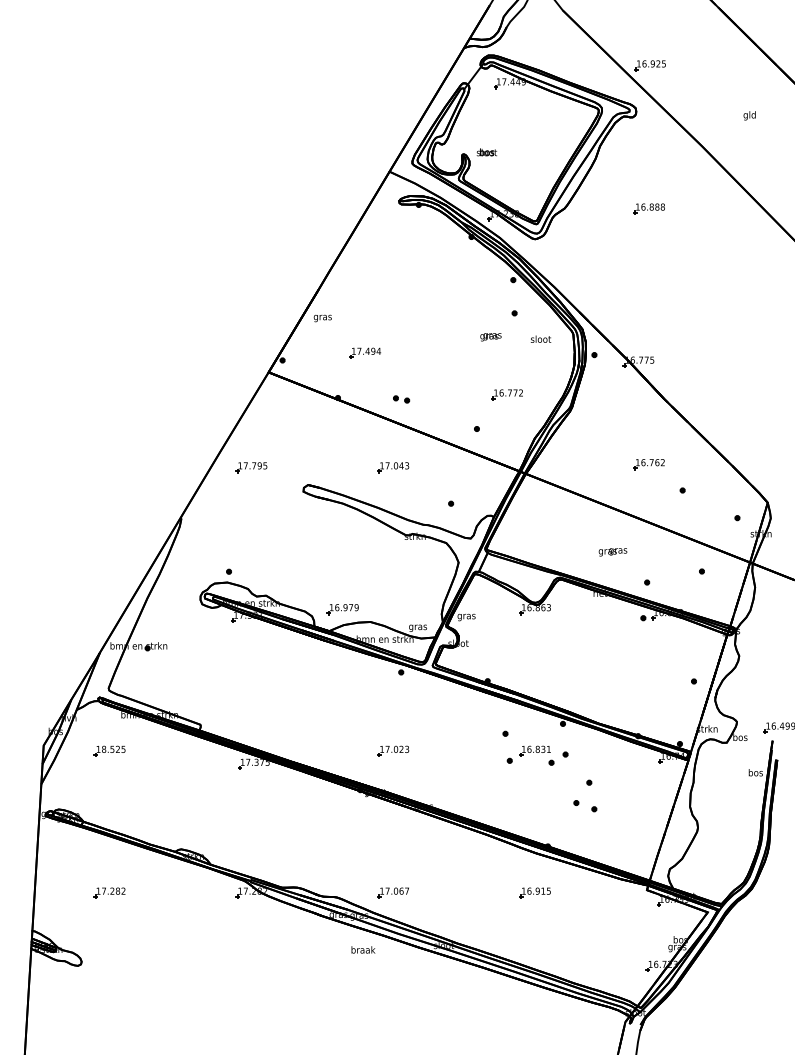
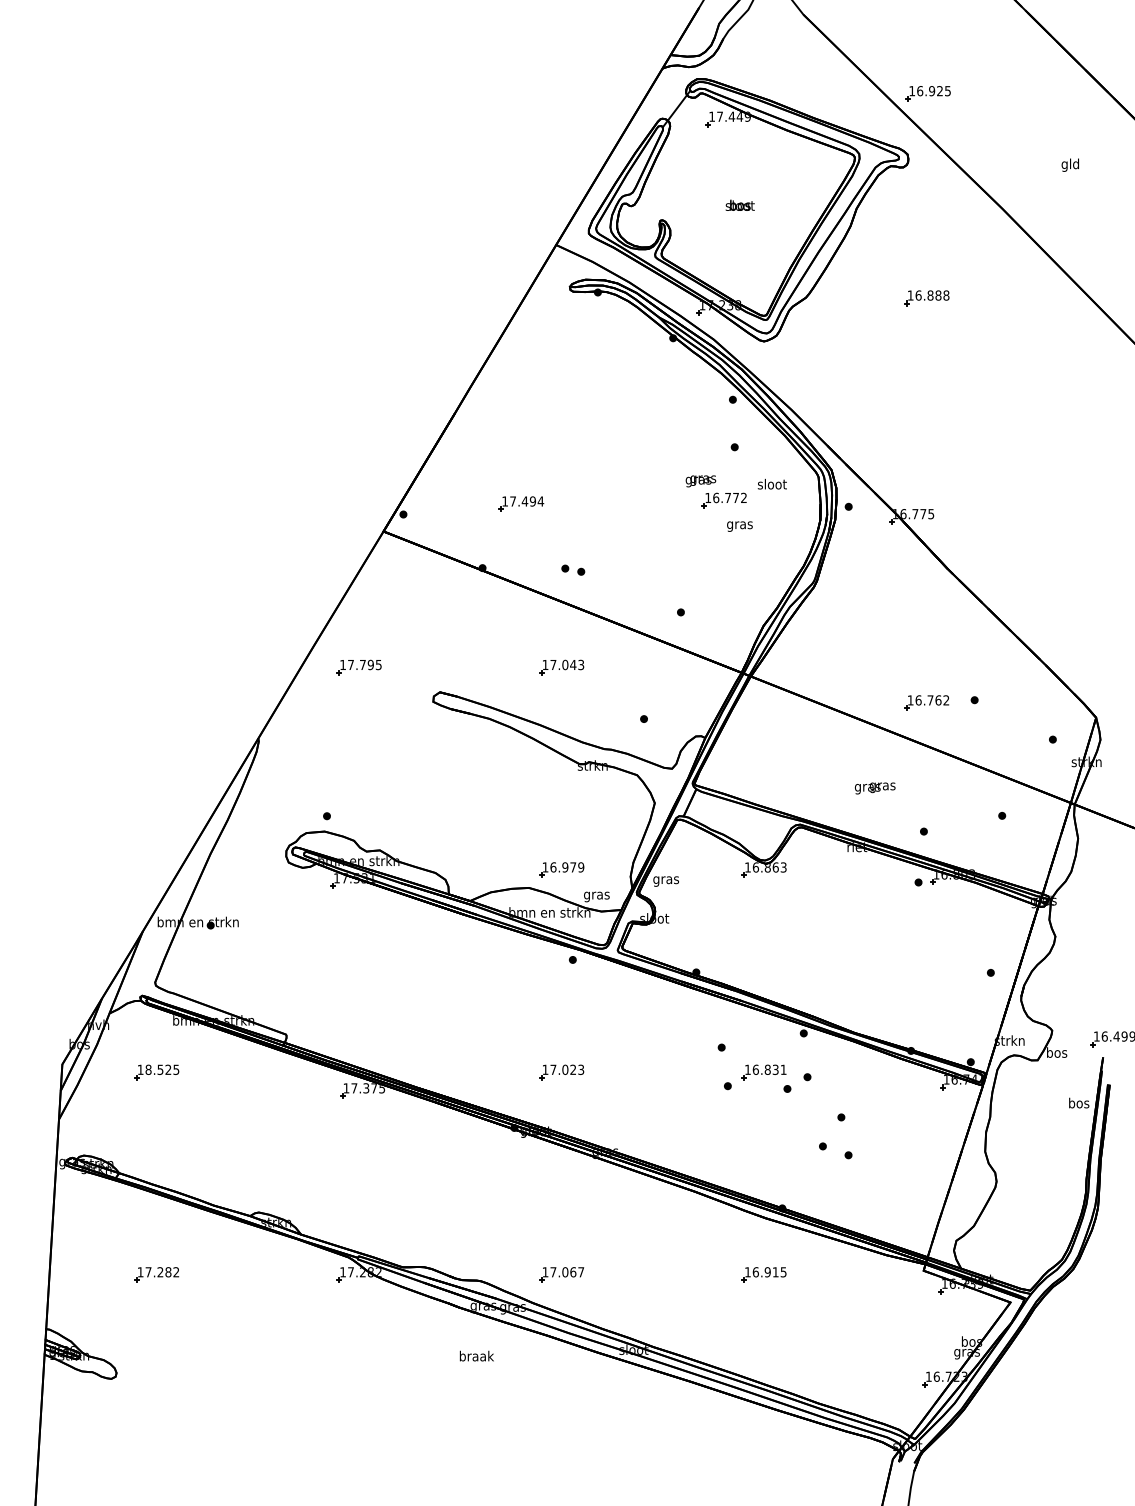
text: (486, 151) -> (739, 204), moved
text: (322, 318) -> (739, 526), moved
part: (506, 394) -> (723, 500), moved
part: (648, 464) -> (926, 702), moved
part: (342, 609) -> (561, 869), moved
text: (363, 949) -> (476, 1355), moved

